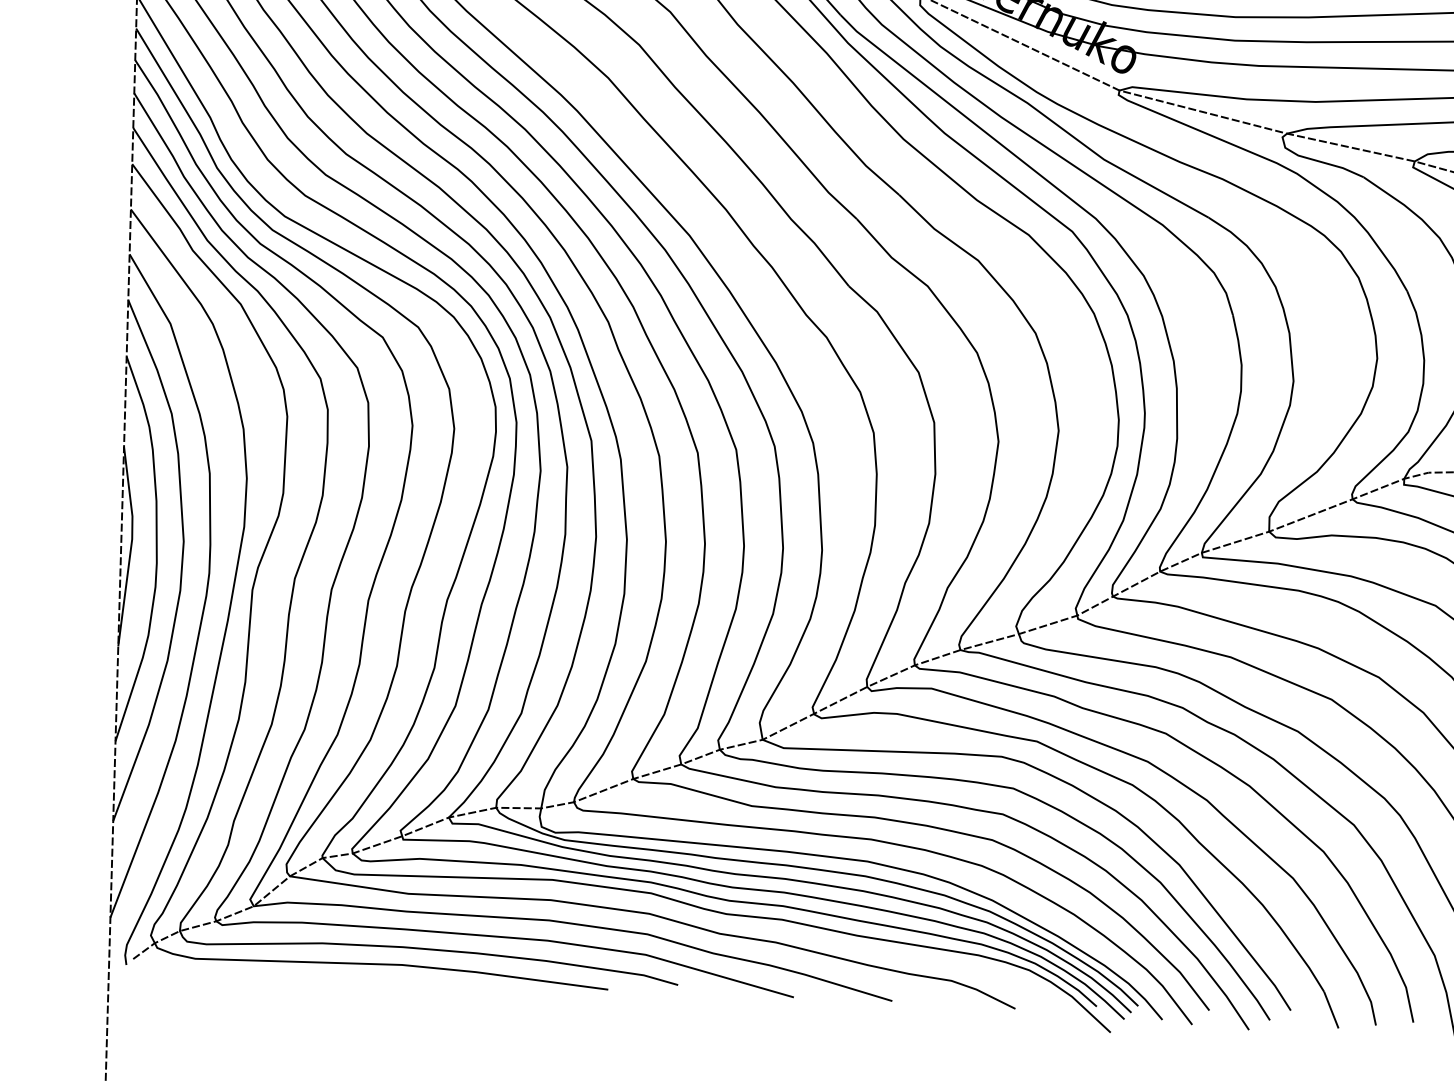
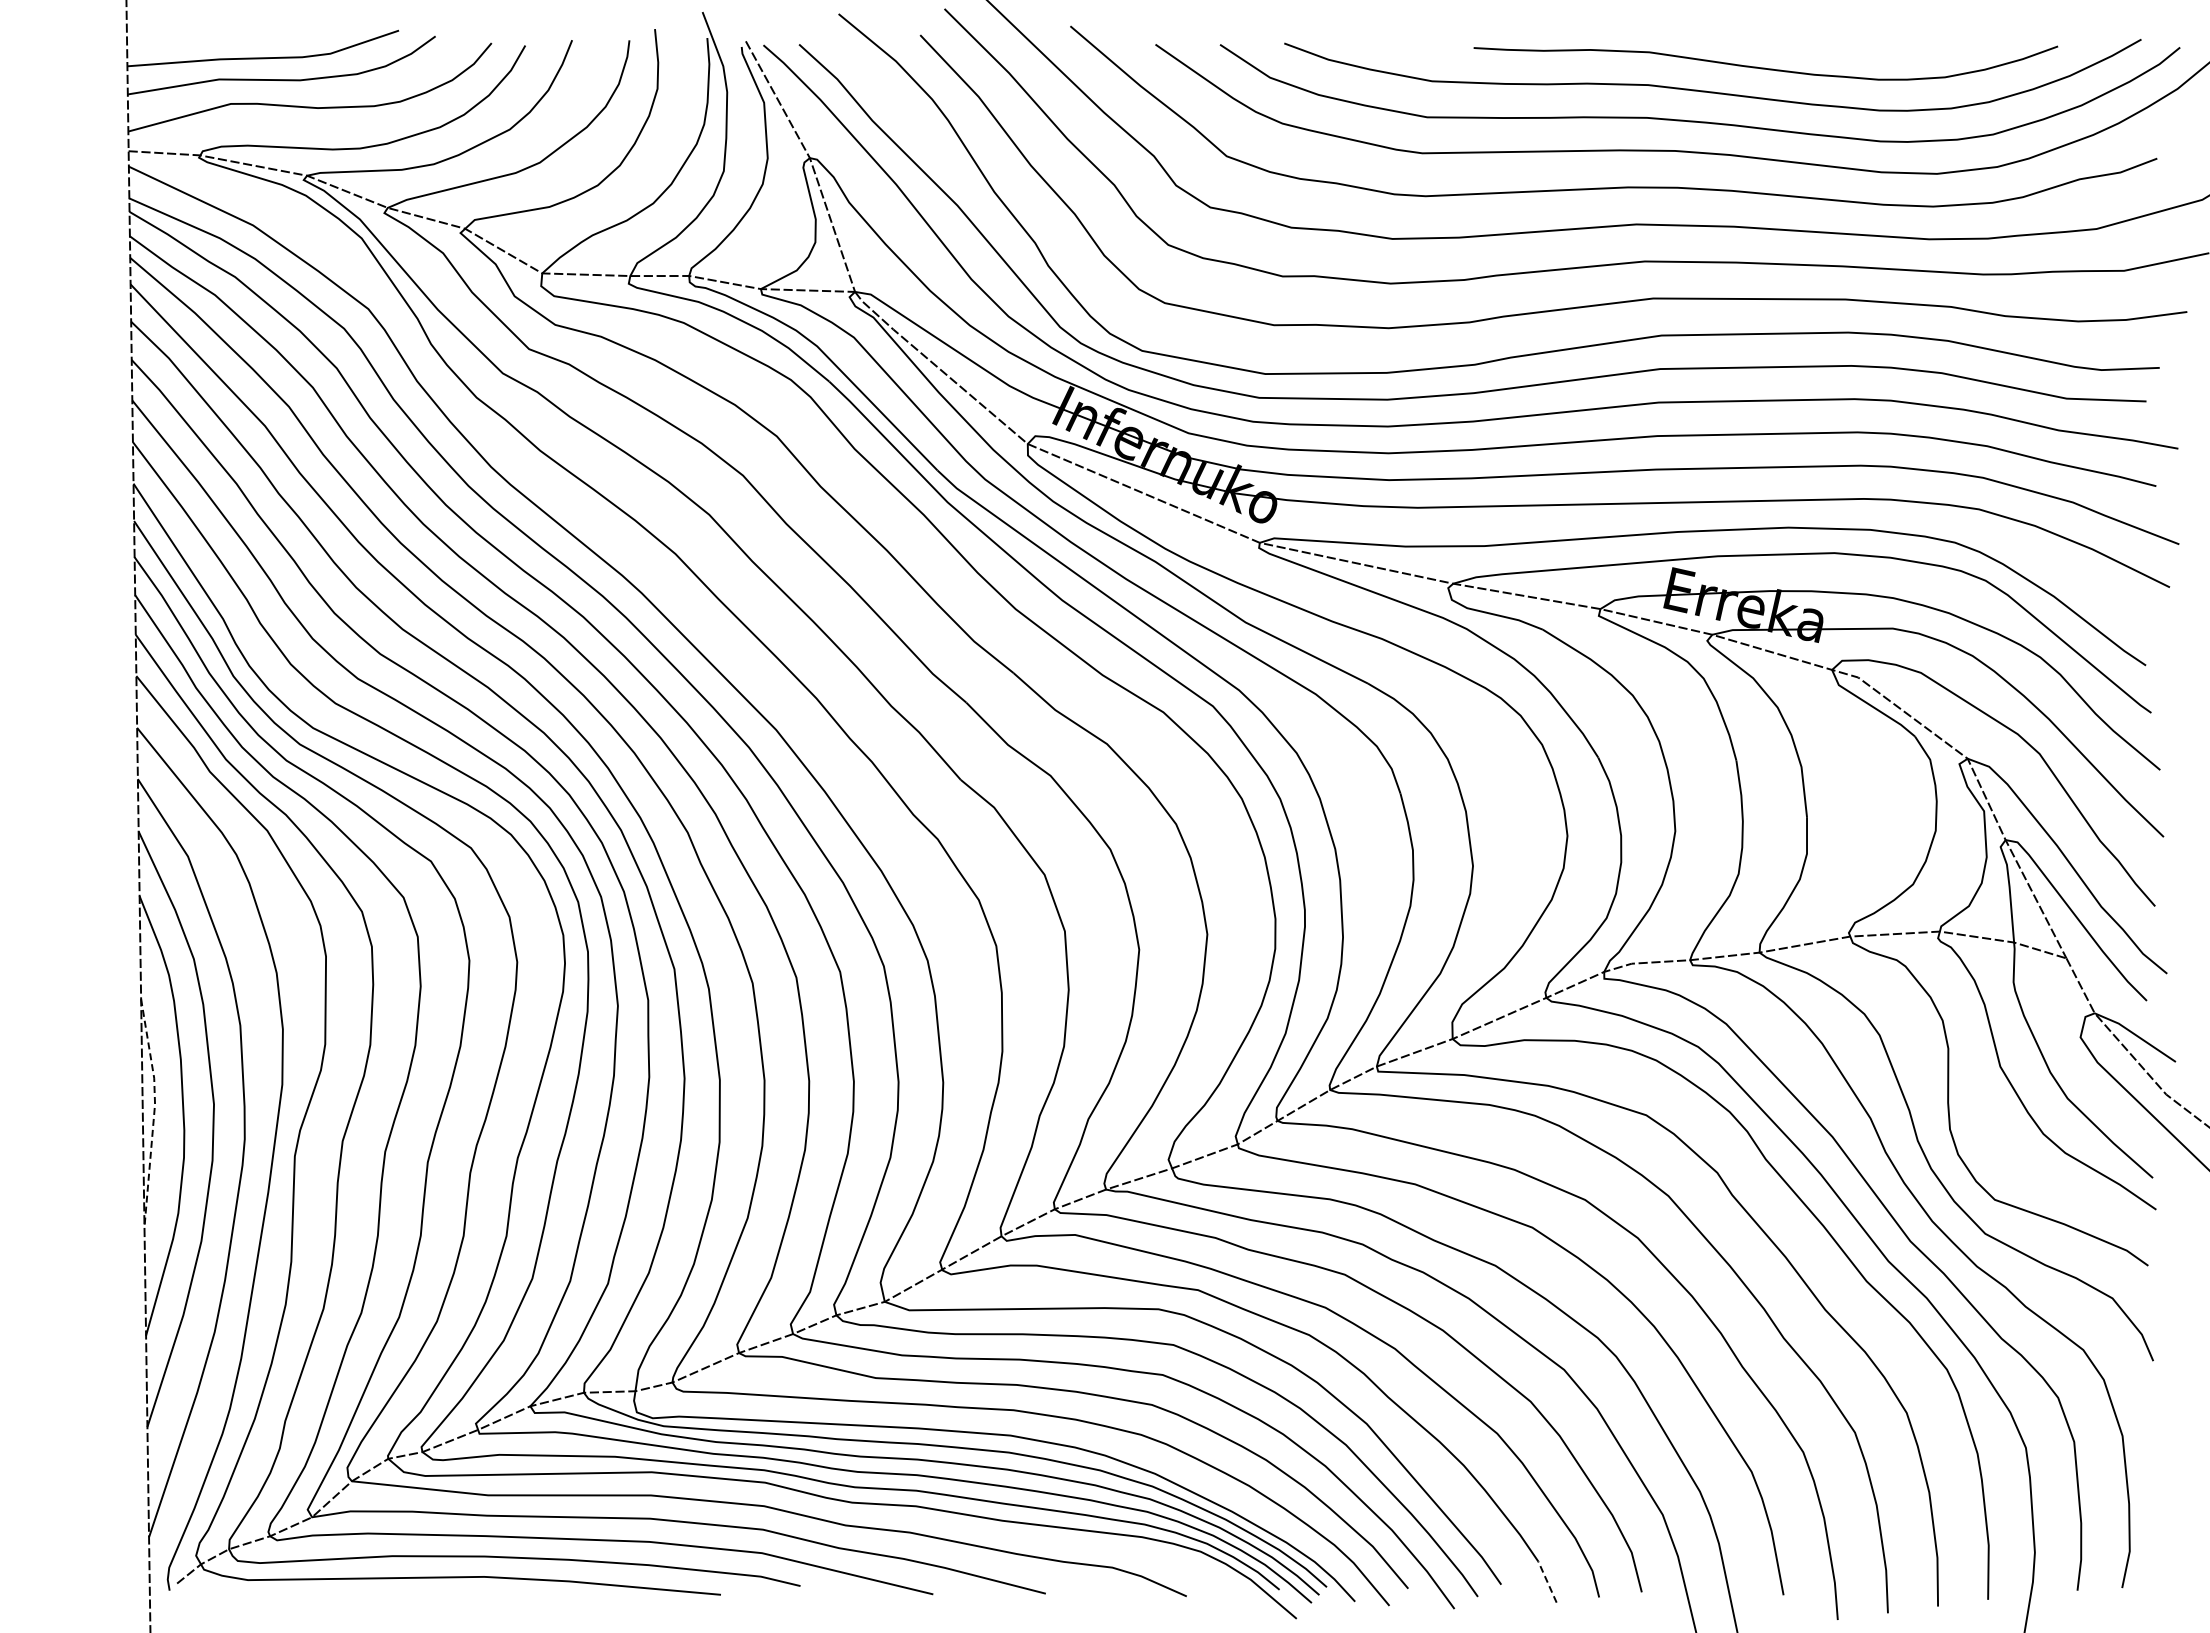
line: (131, 545) -> (154, 1111), solid -> dashed
line: (1331, 1009) -> (1547, 1581), solid -> dashed

